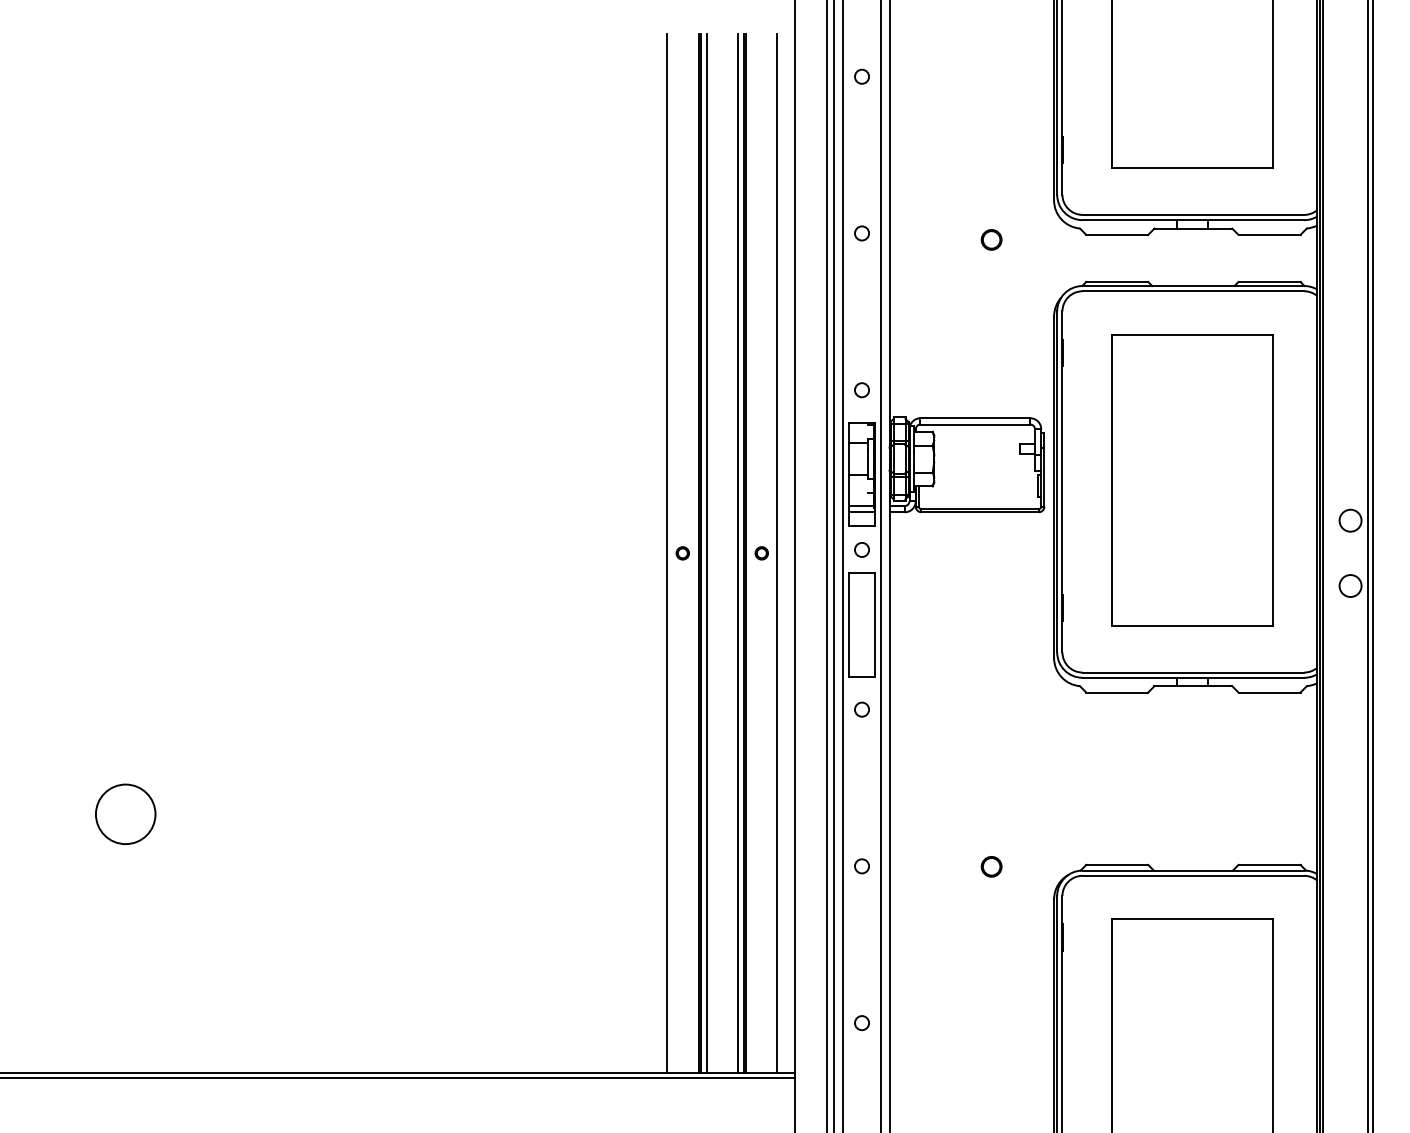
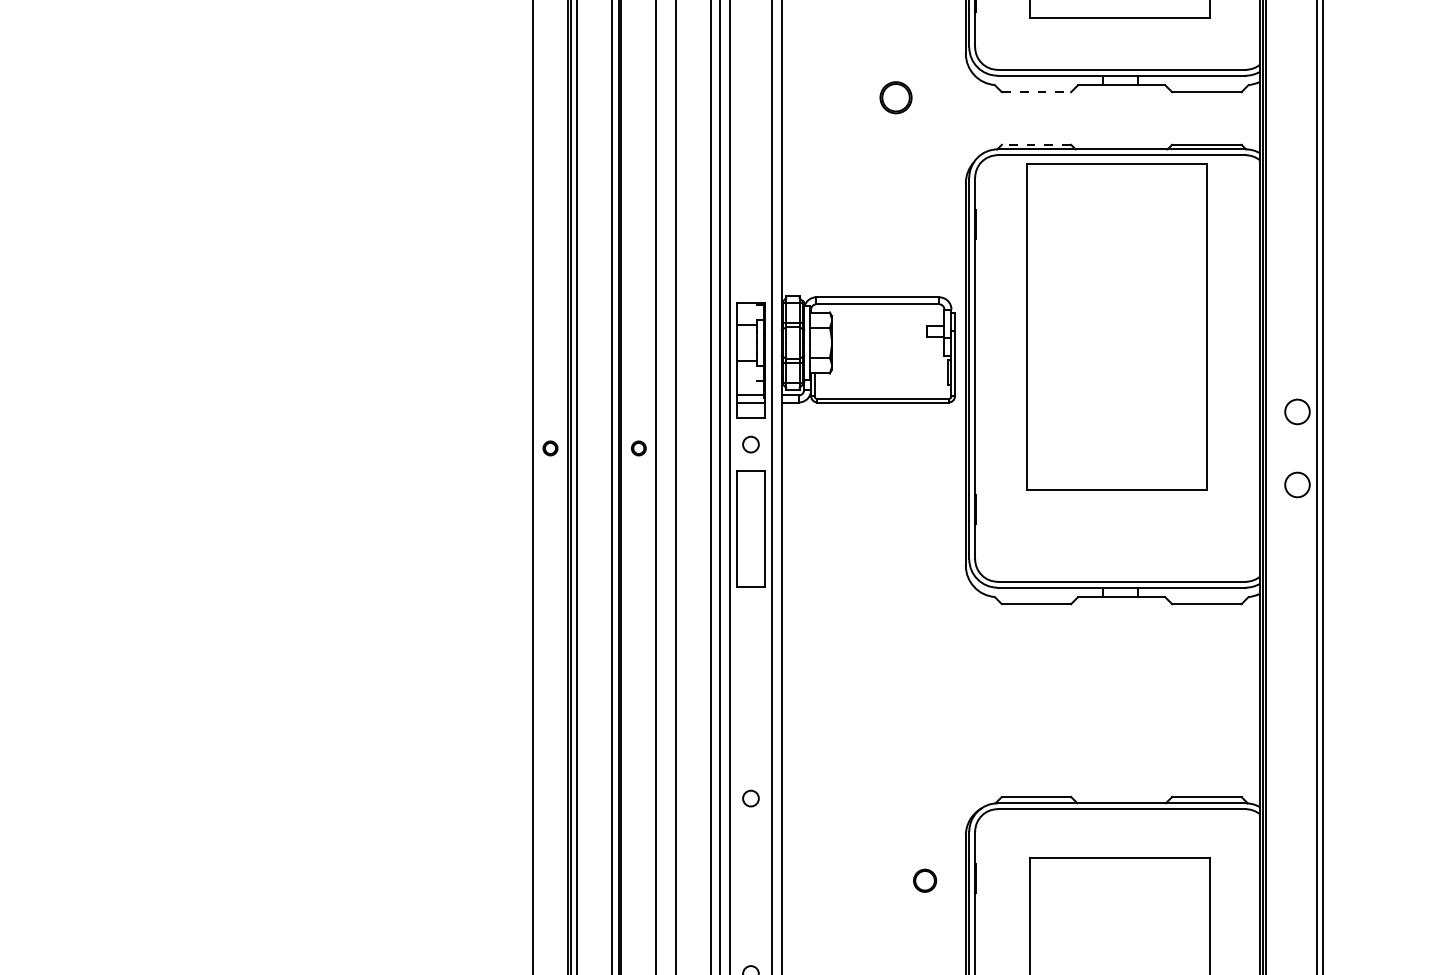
circle: (861, 233) -> (750, 90), removed
line: (1117, 234) -> (1036, 91), solid -> dashed
part: (991, 239) -> (895, 97), size x1.4
line: (1117, 281) -> (1036, 144), solid -> dashed
circle: (861, 390) -> (750, 266), removed
part: (1192, 480) -> (1117, 326), moved
circle: (861, 709) -> (750, 623), removed
part: (991, 866) -> (924, 880), moved

